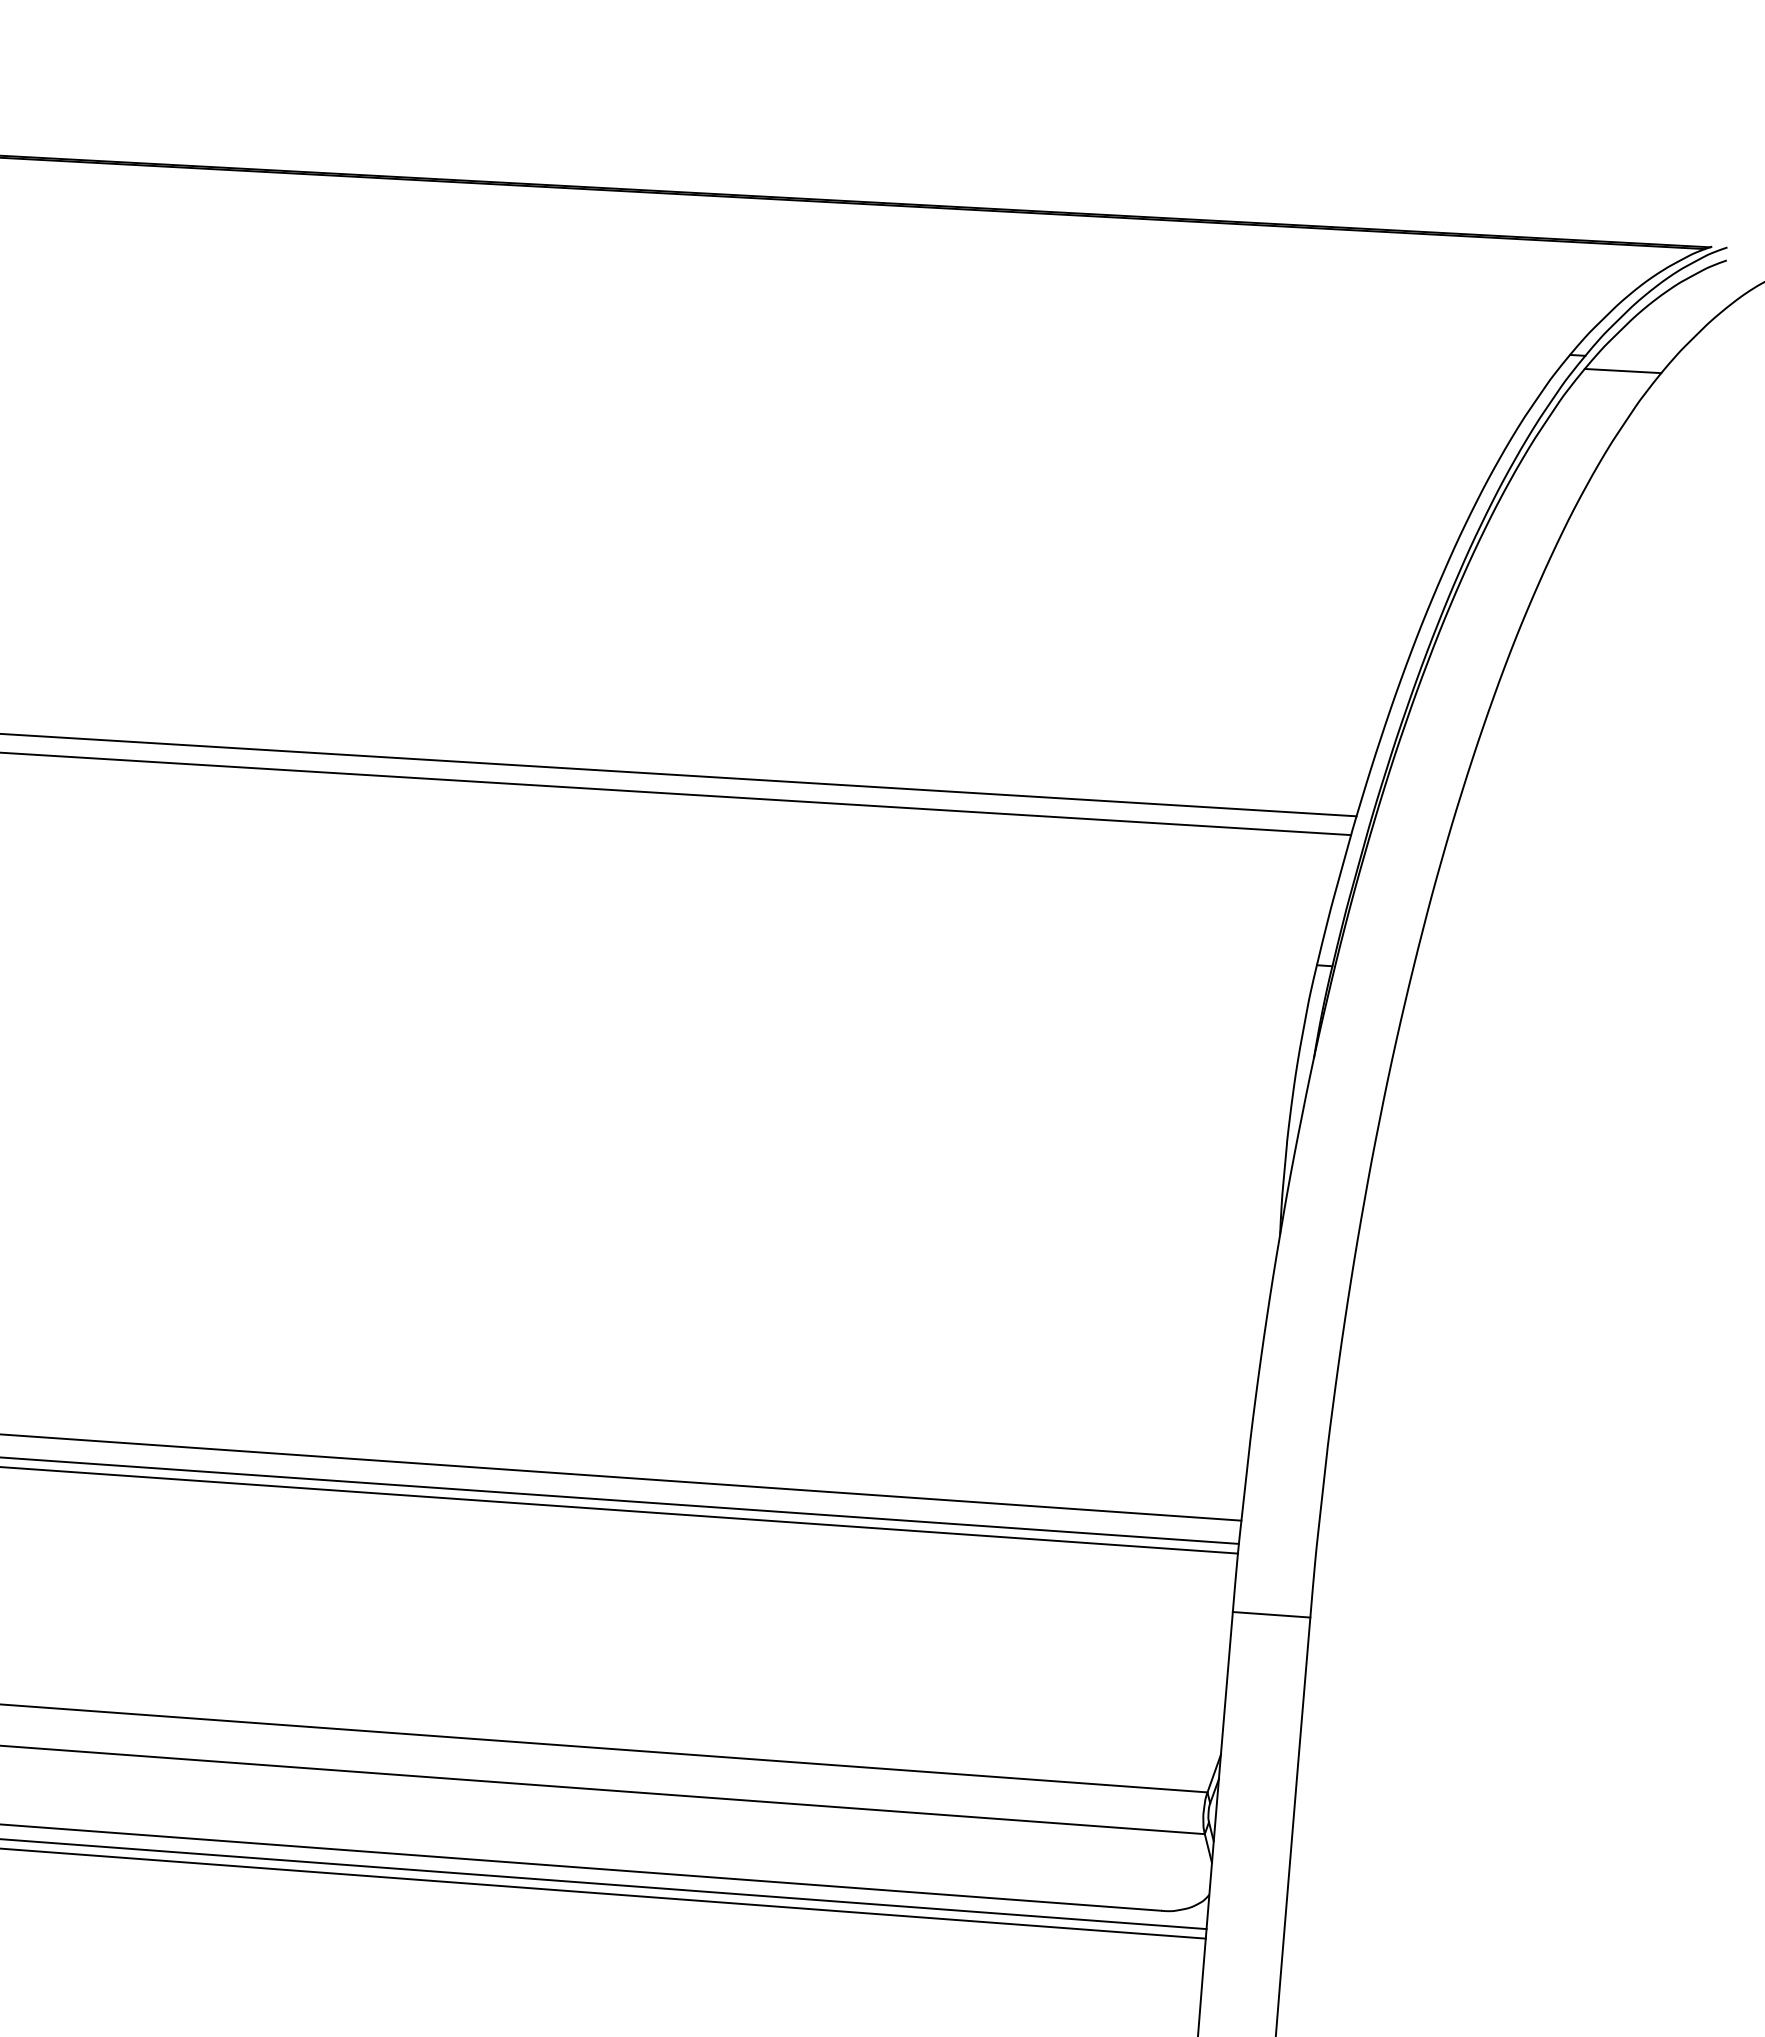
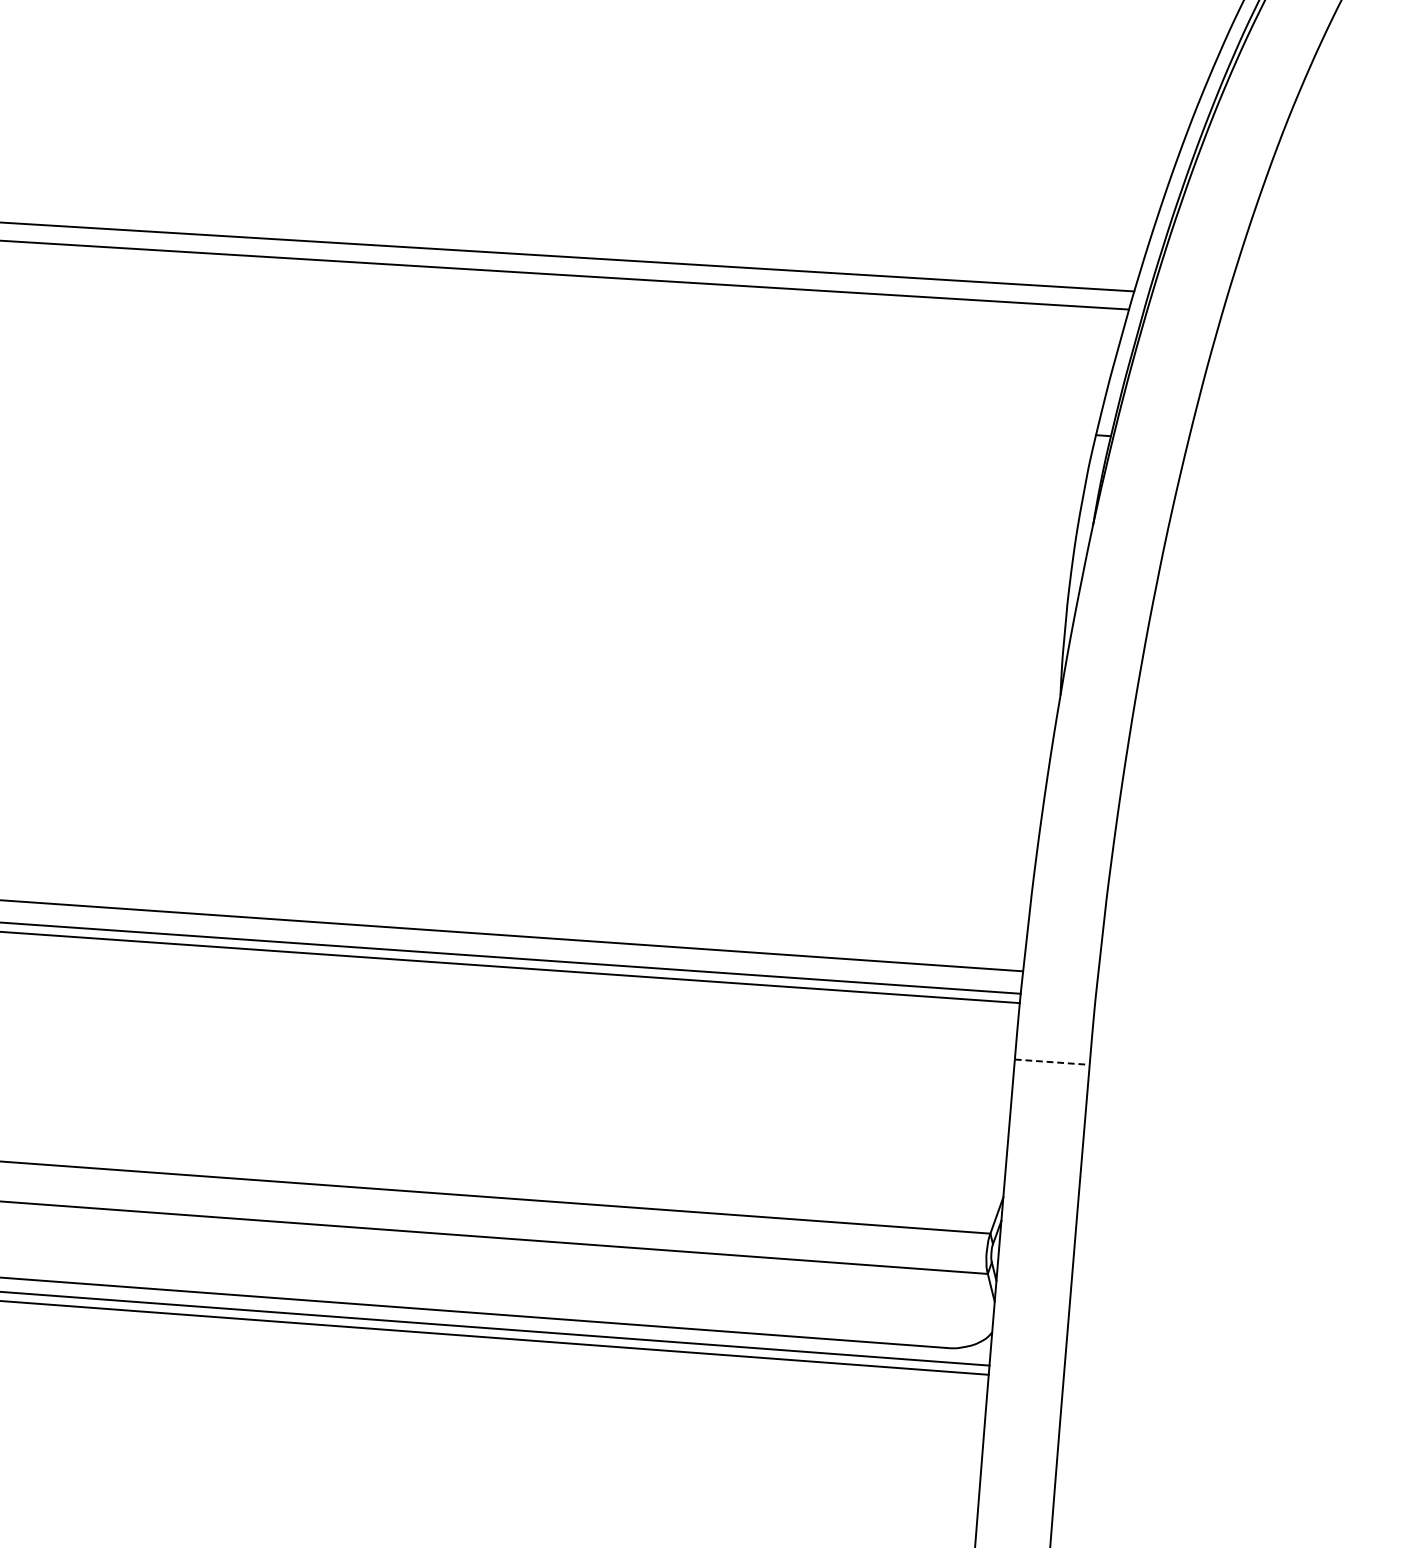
line: (1271, 1614) -> (1052, 1061), solid -> dashed

